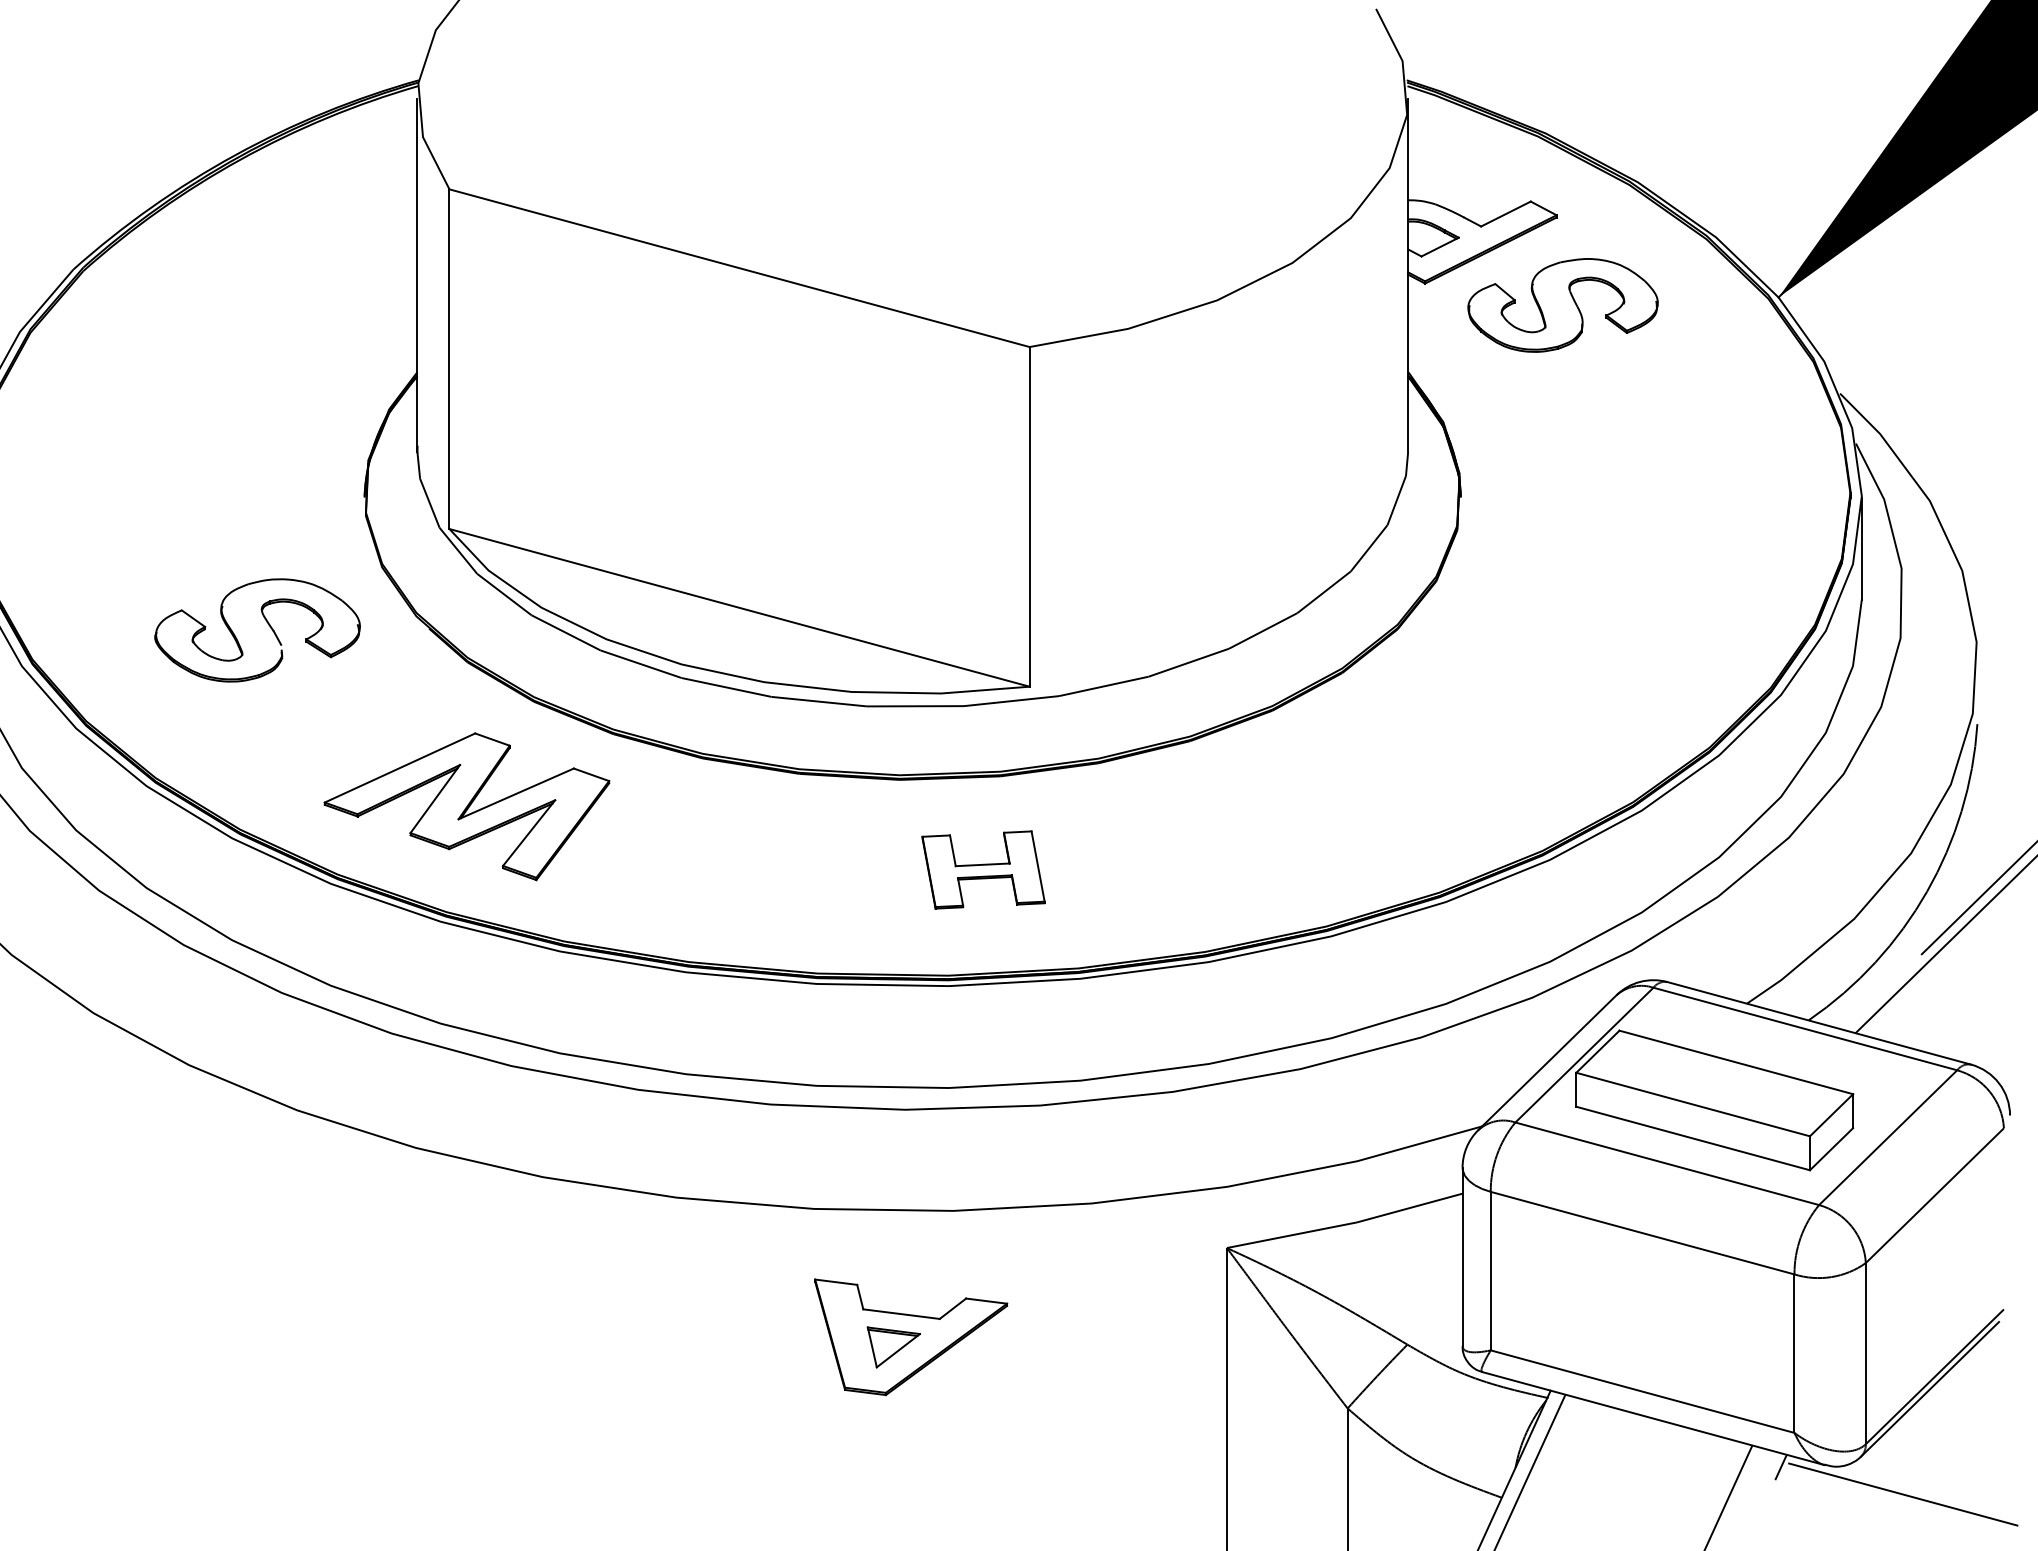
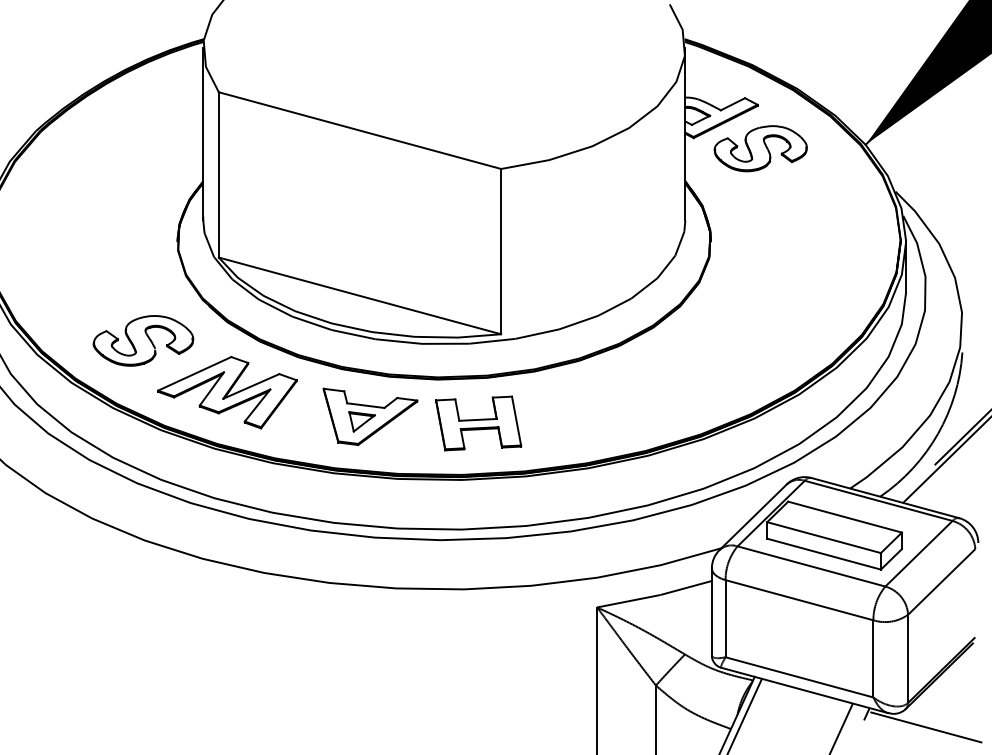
part: (257, 629) -> (143, 340), moved
part: (983, 870) -> (478, 423), size x1.43
part: (911, 1336) -> (370, 416), moved

